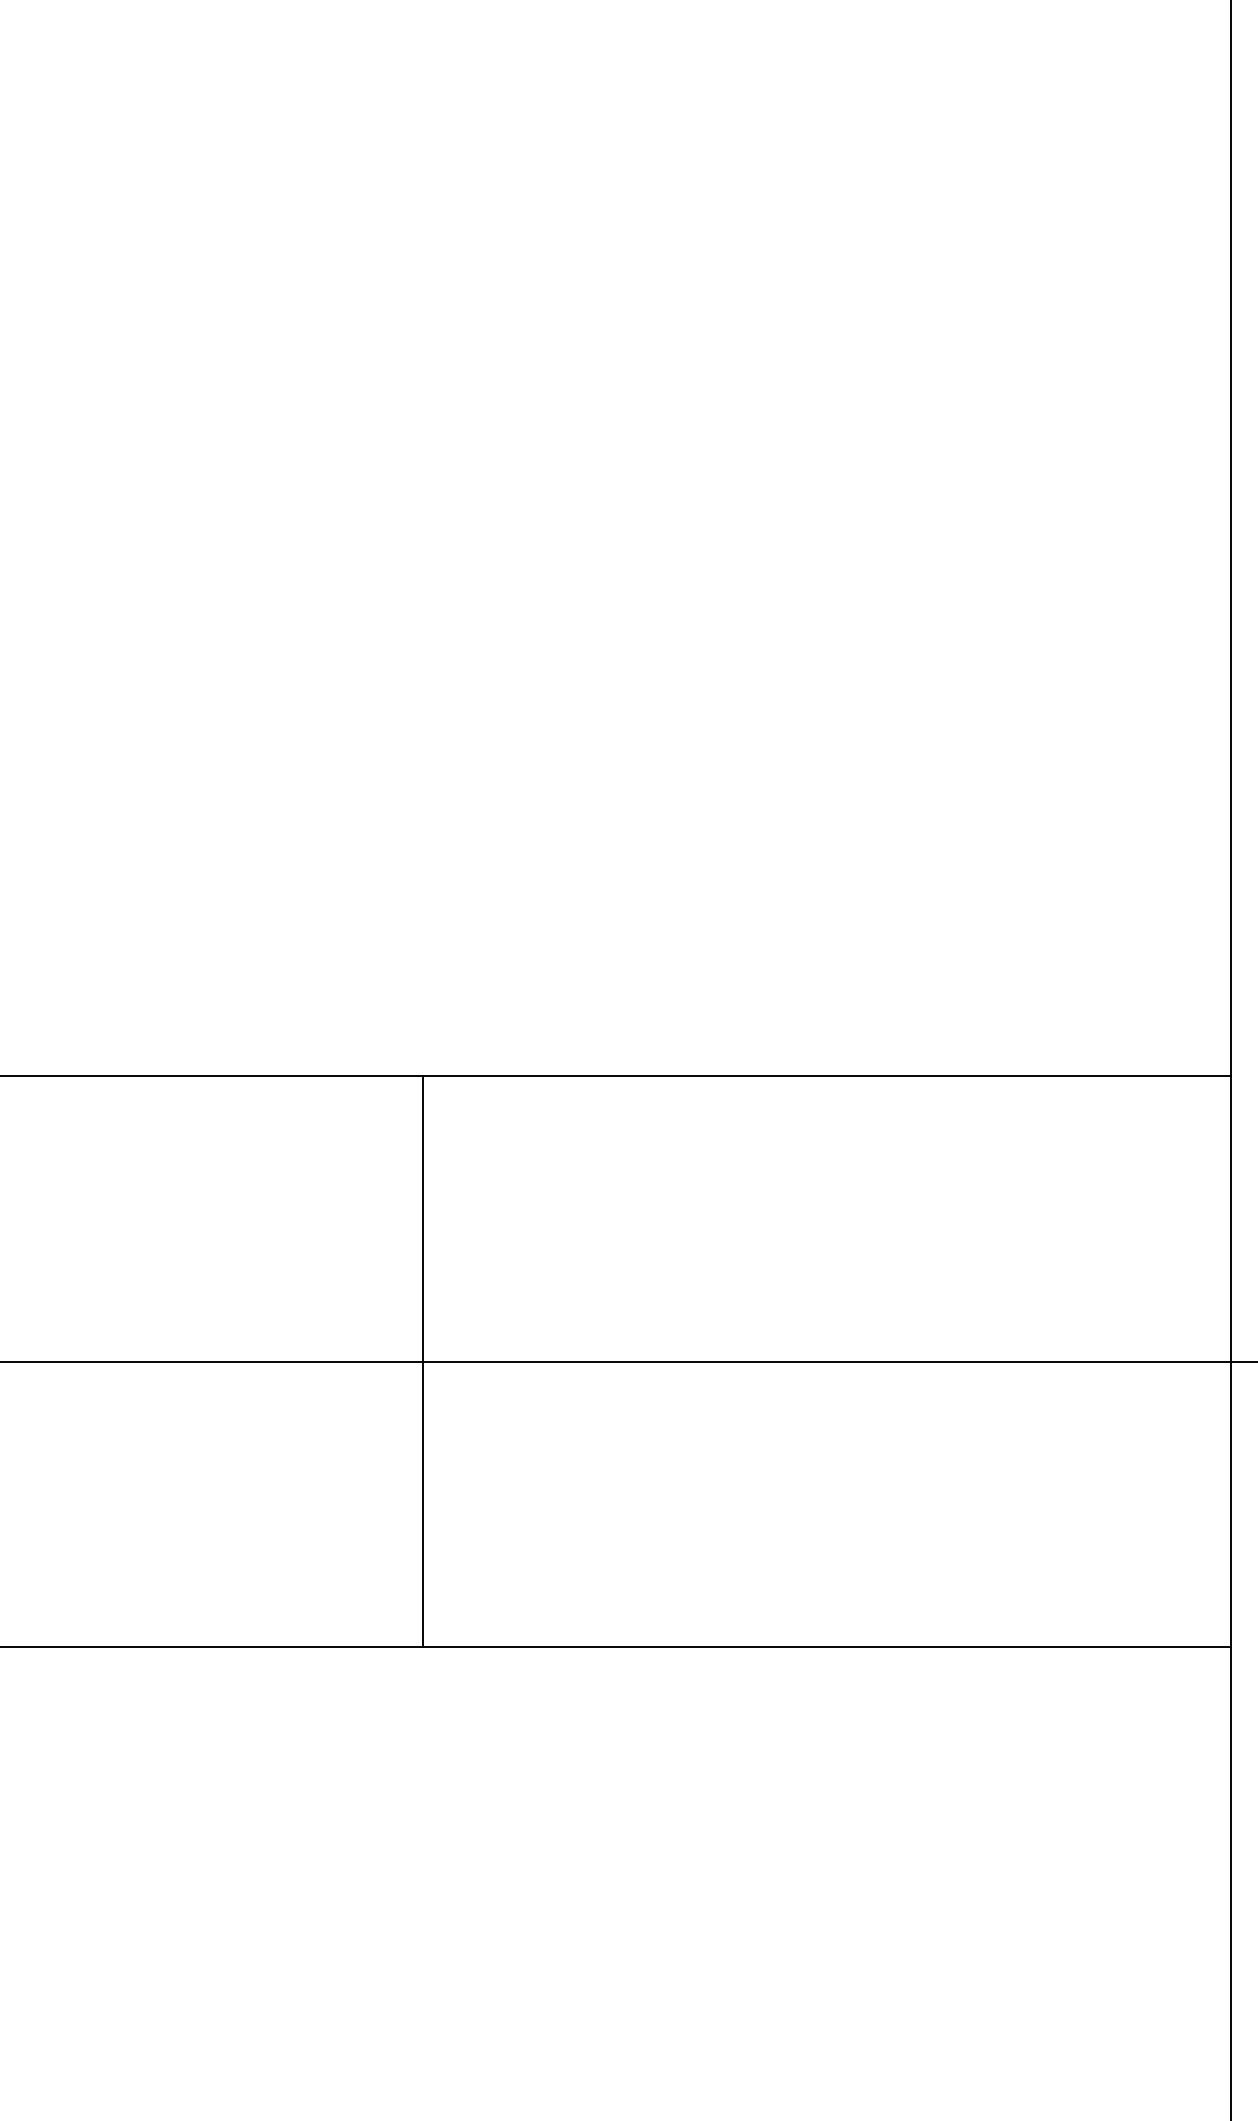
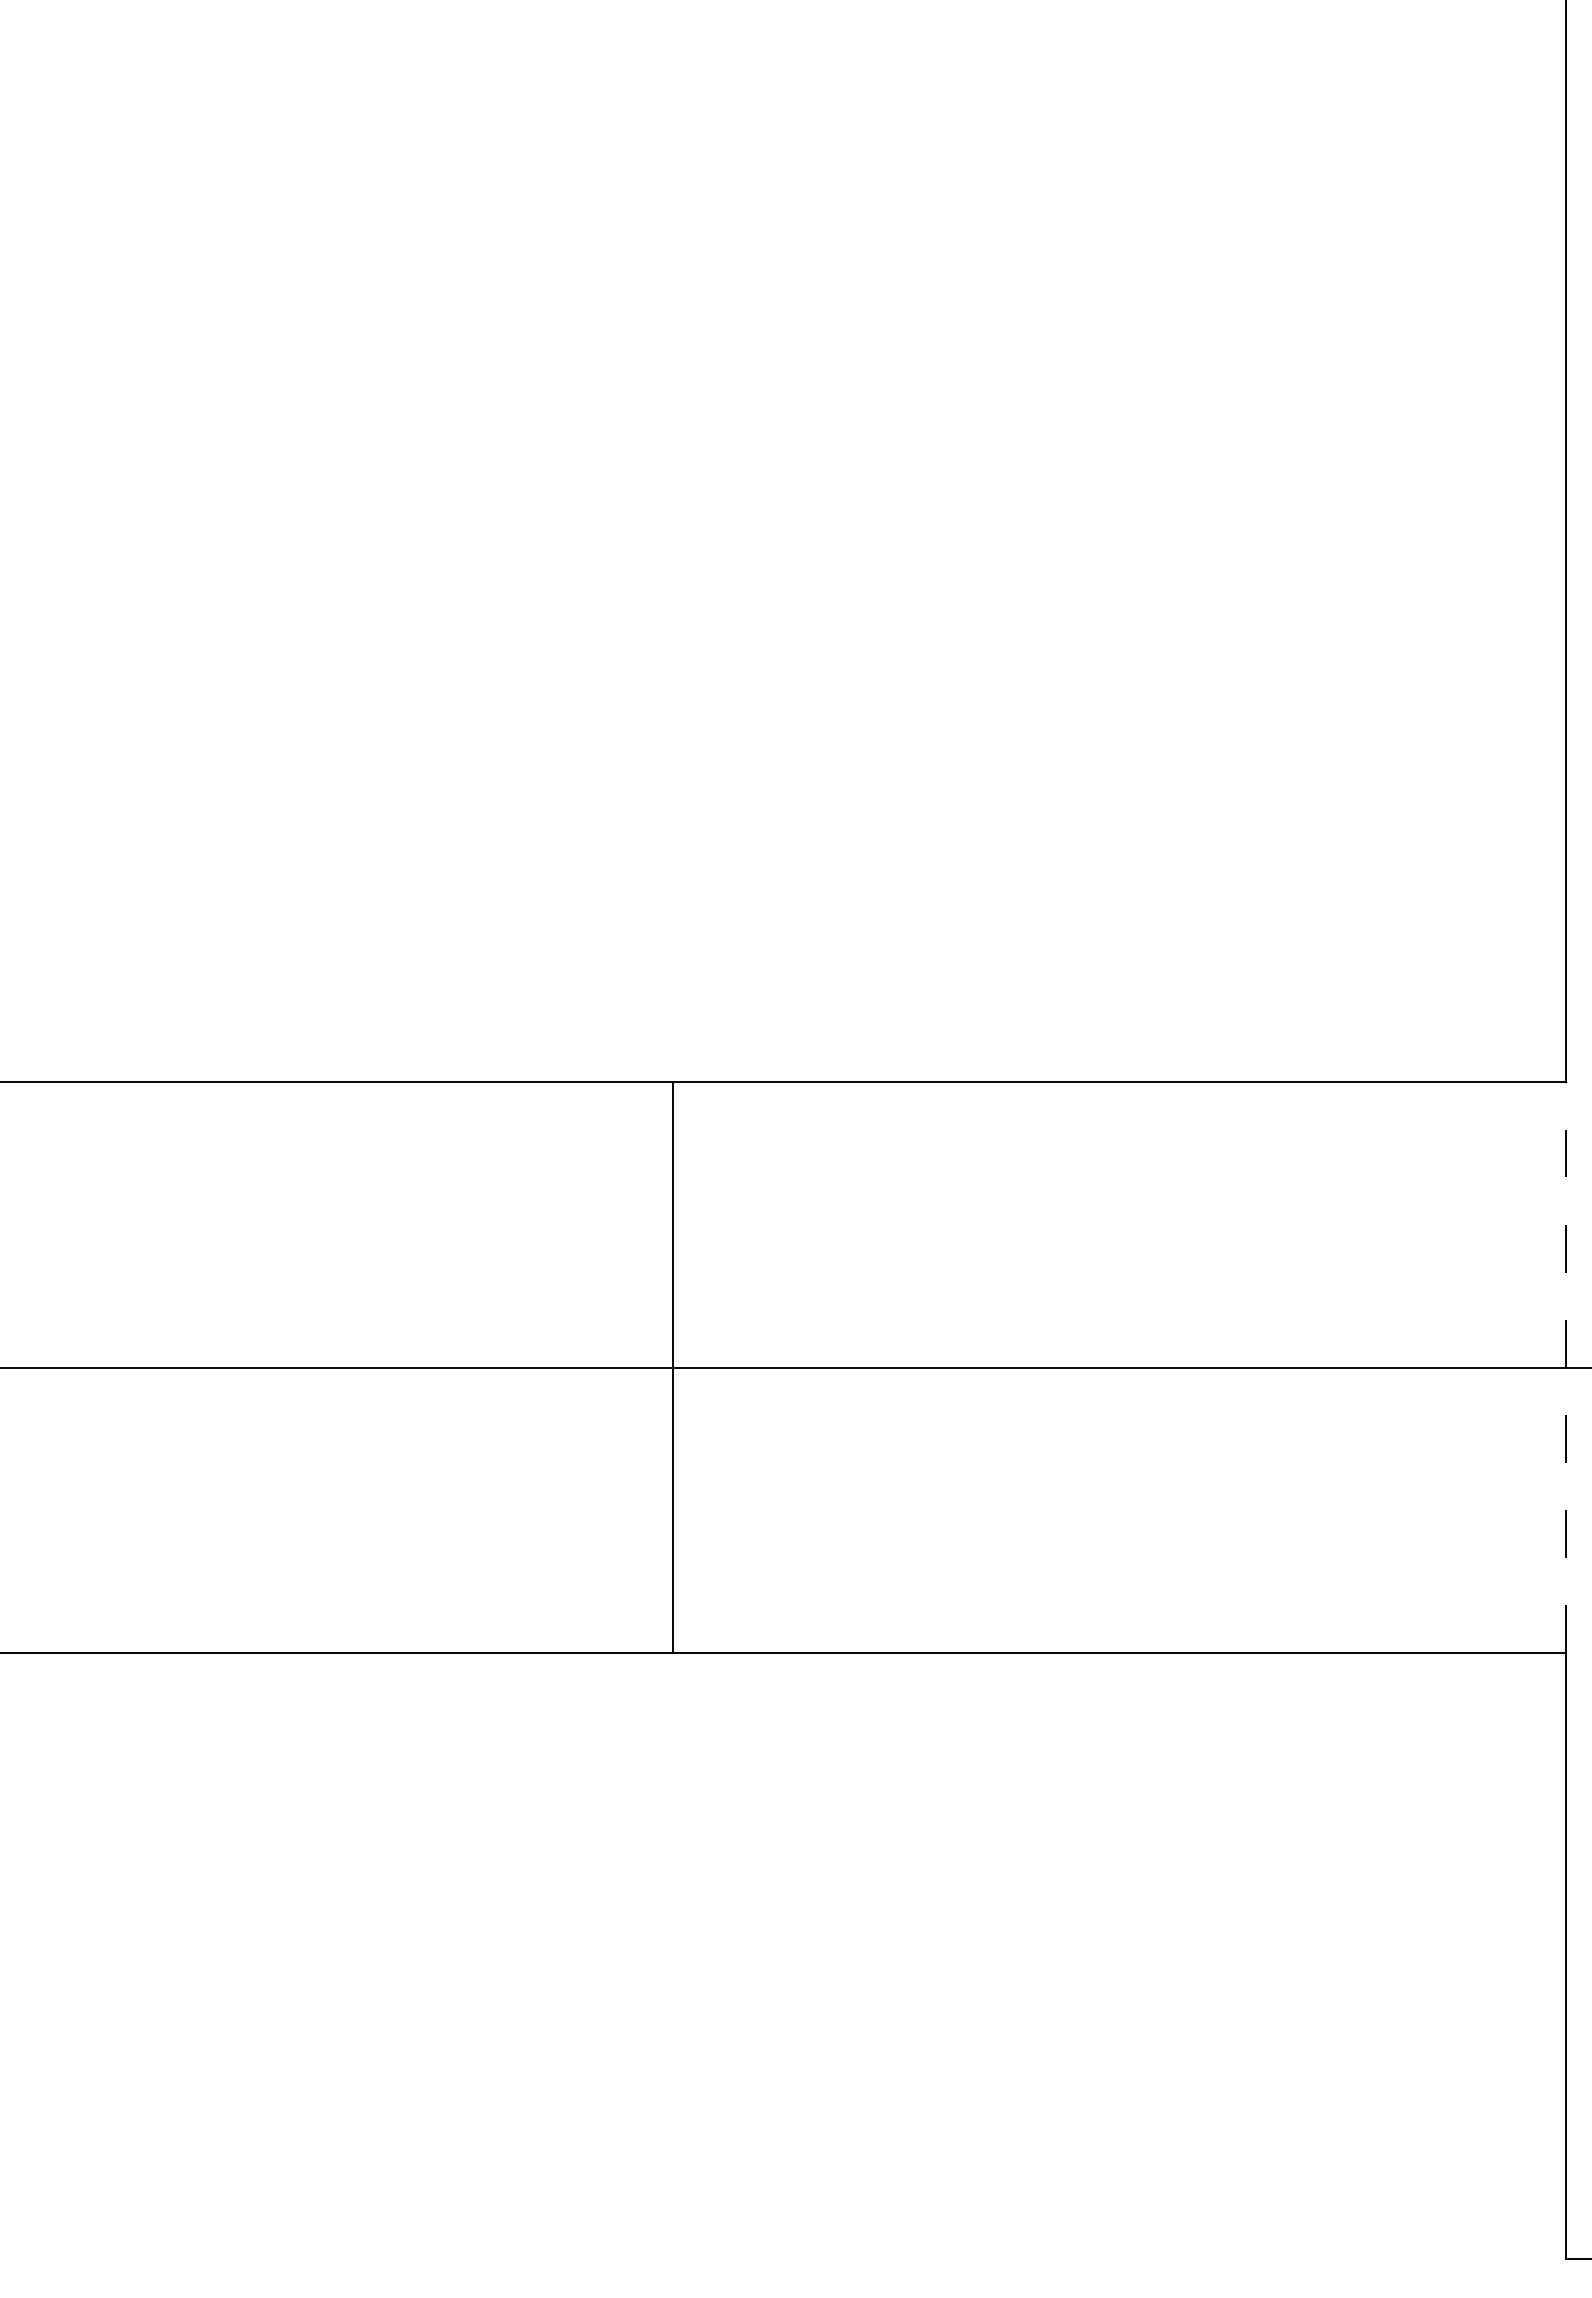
line: (422, 1361) -> (672, 1367), moved
line: (1231, 1361) -> (1566, 1367), solid -> dashed

